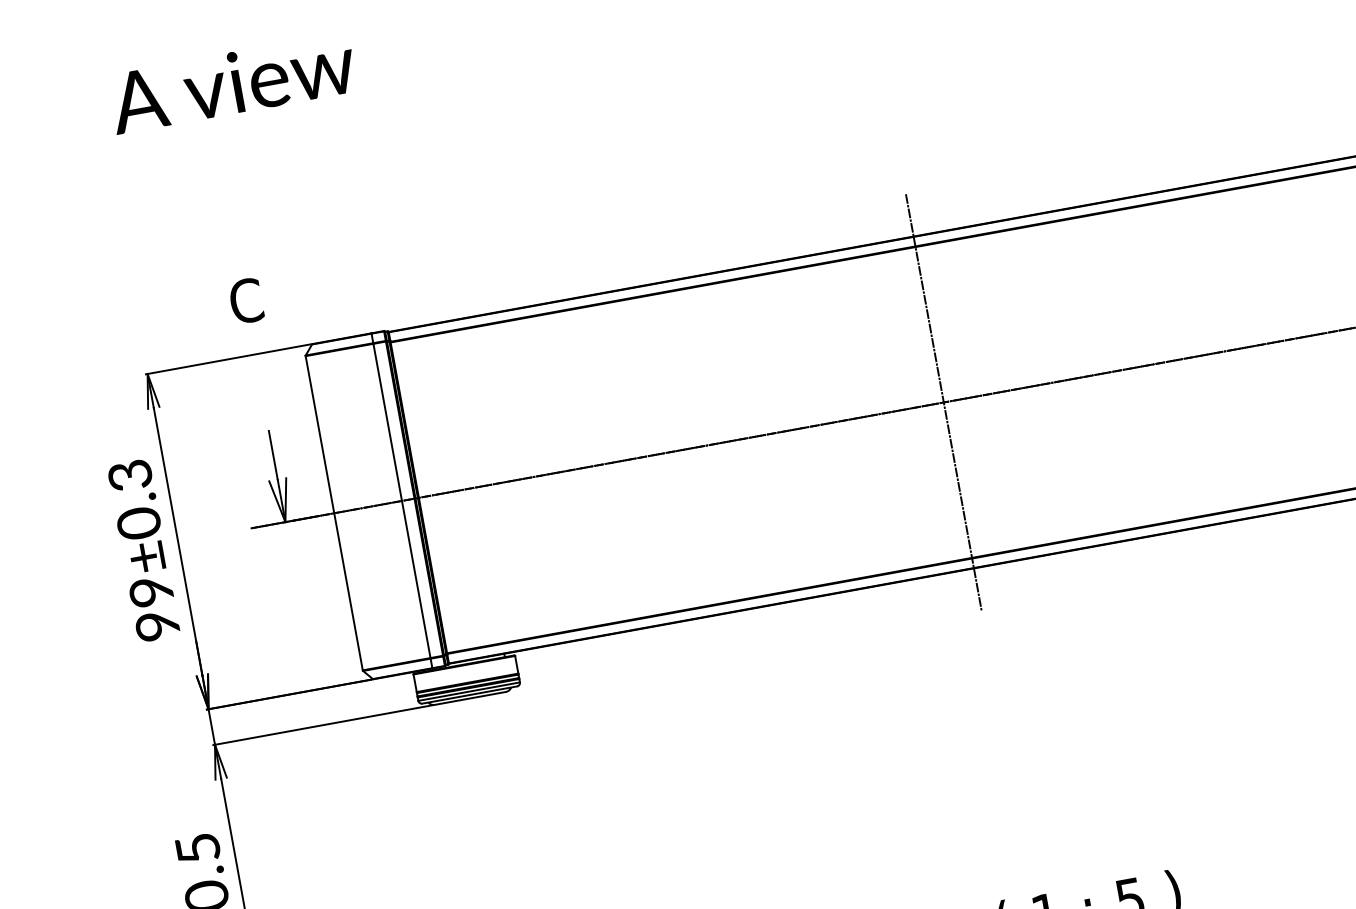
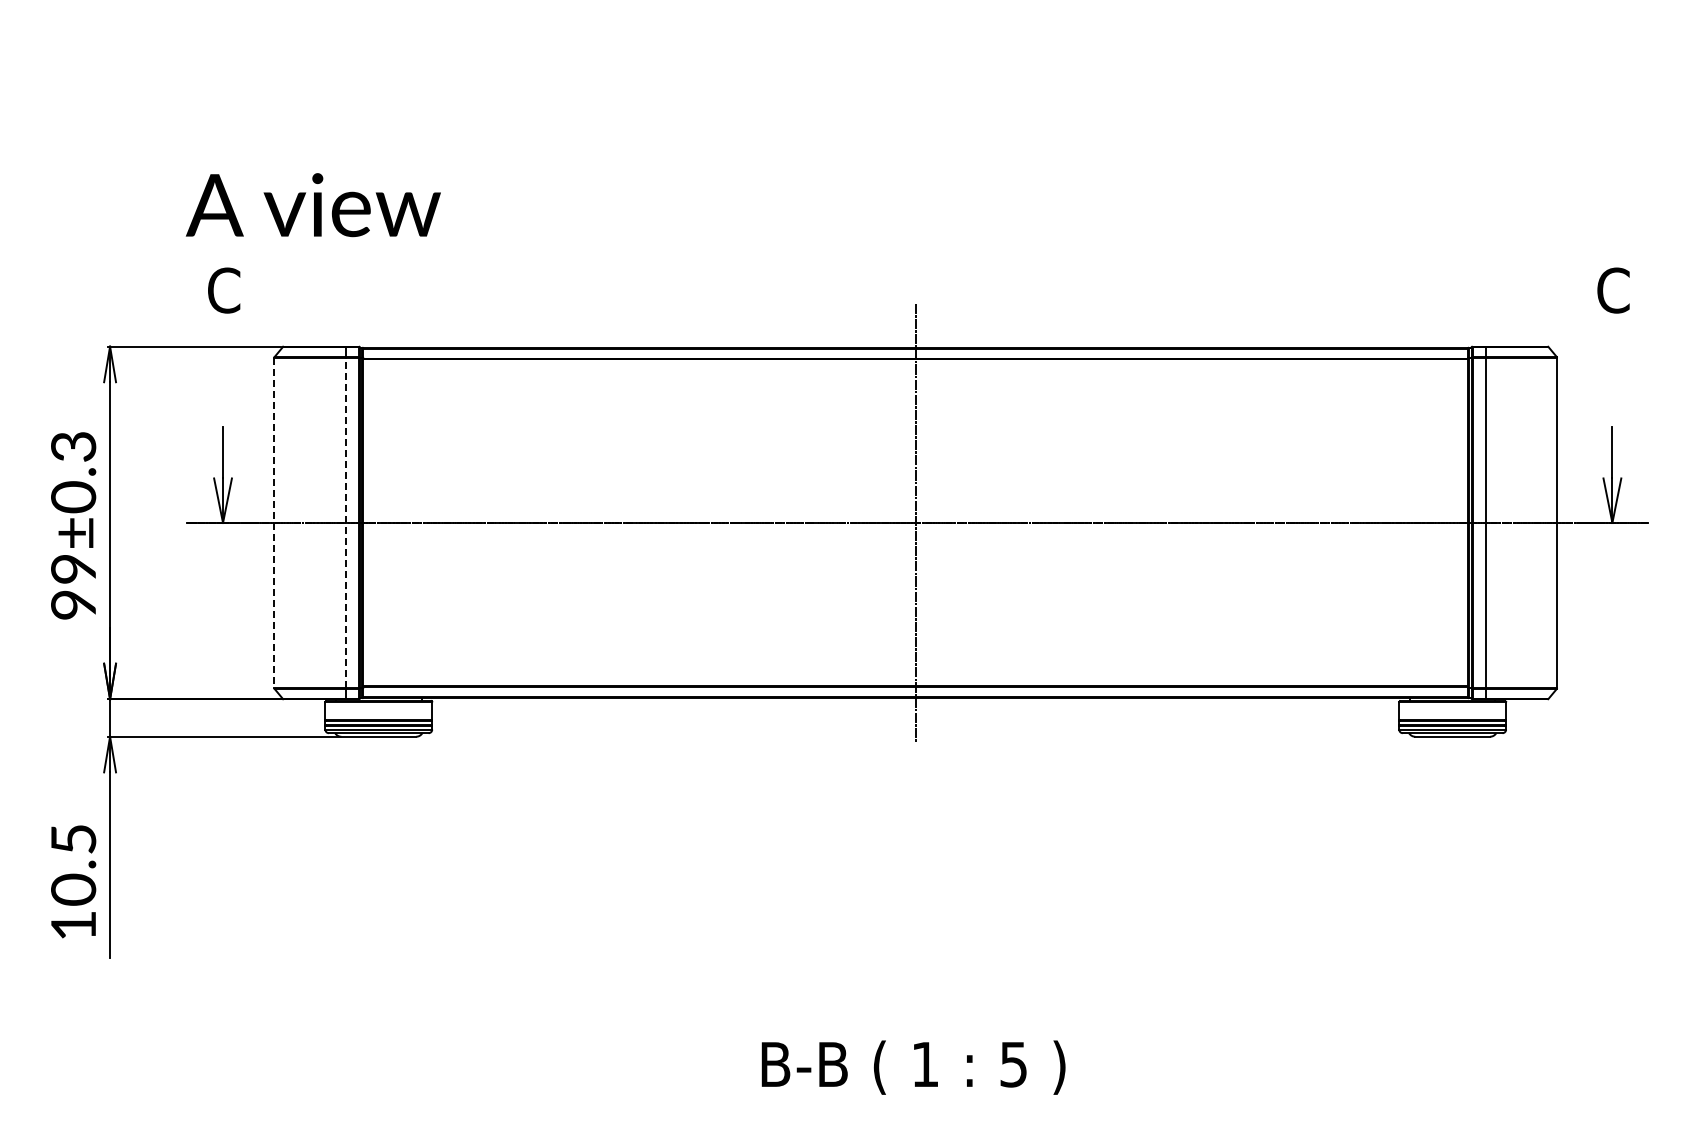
text: (231, 83) -> (312, 205), moved
line: (401, 500) -> (345, 522), solid -> dashed
line: (334, 513) -> (274, 523), solid -> dashed

